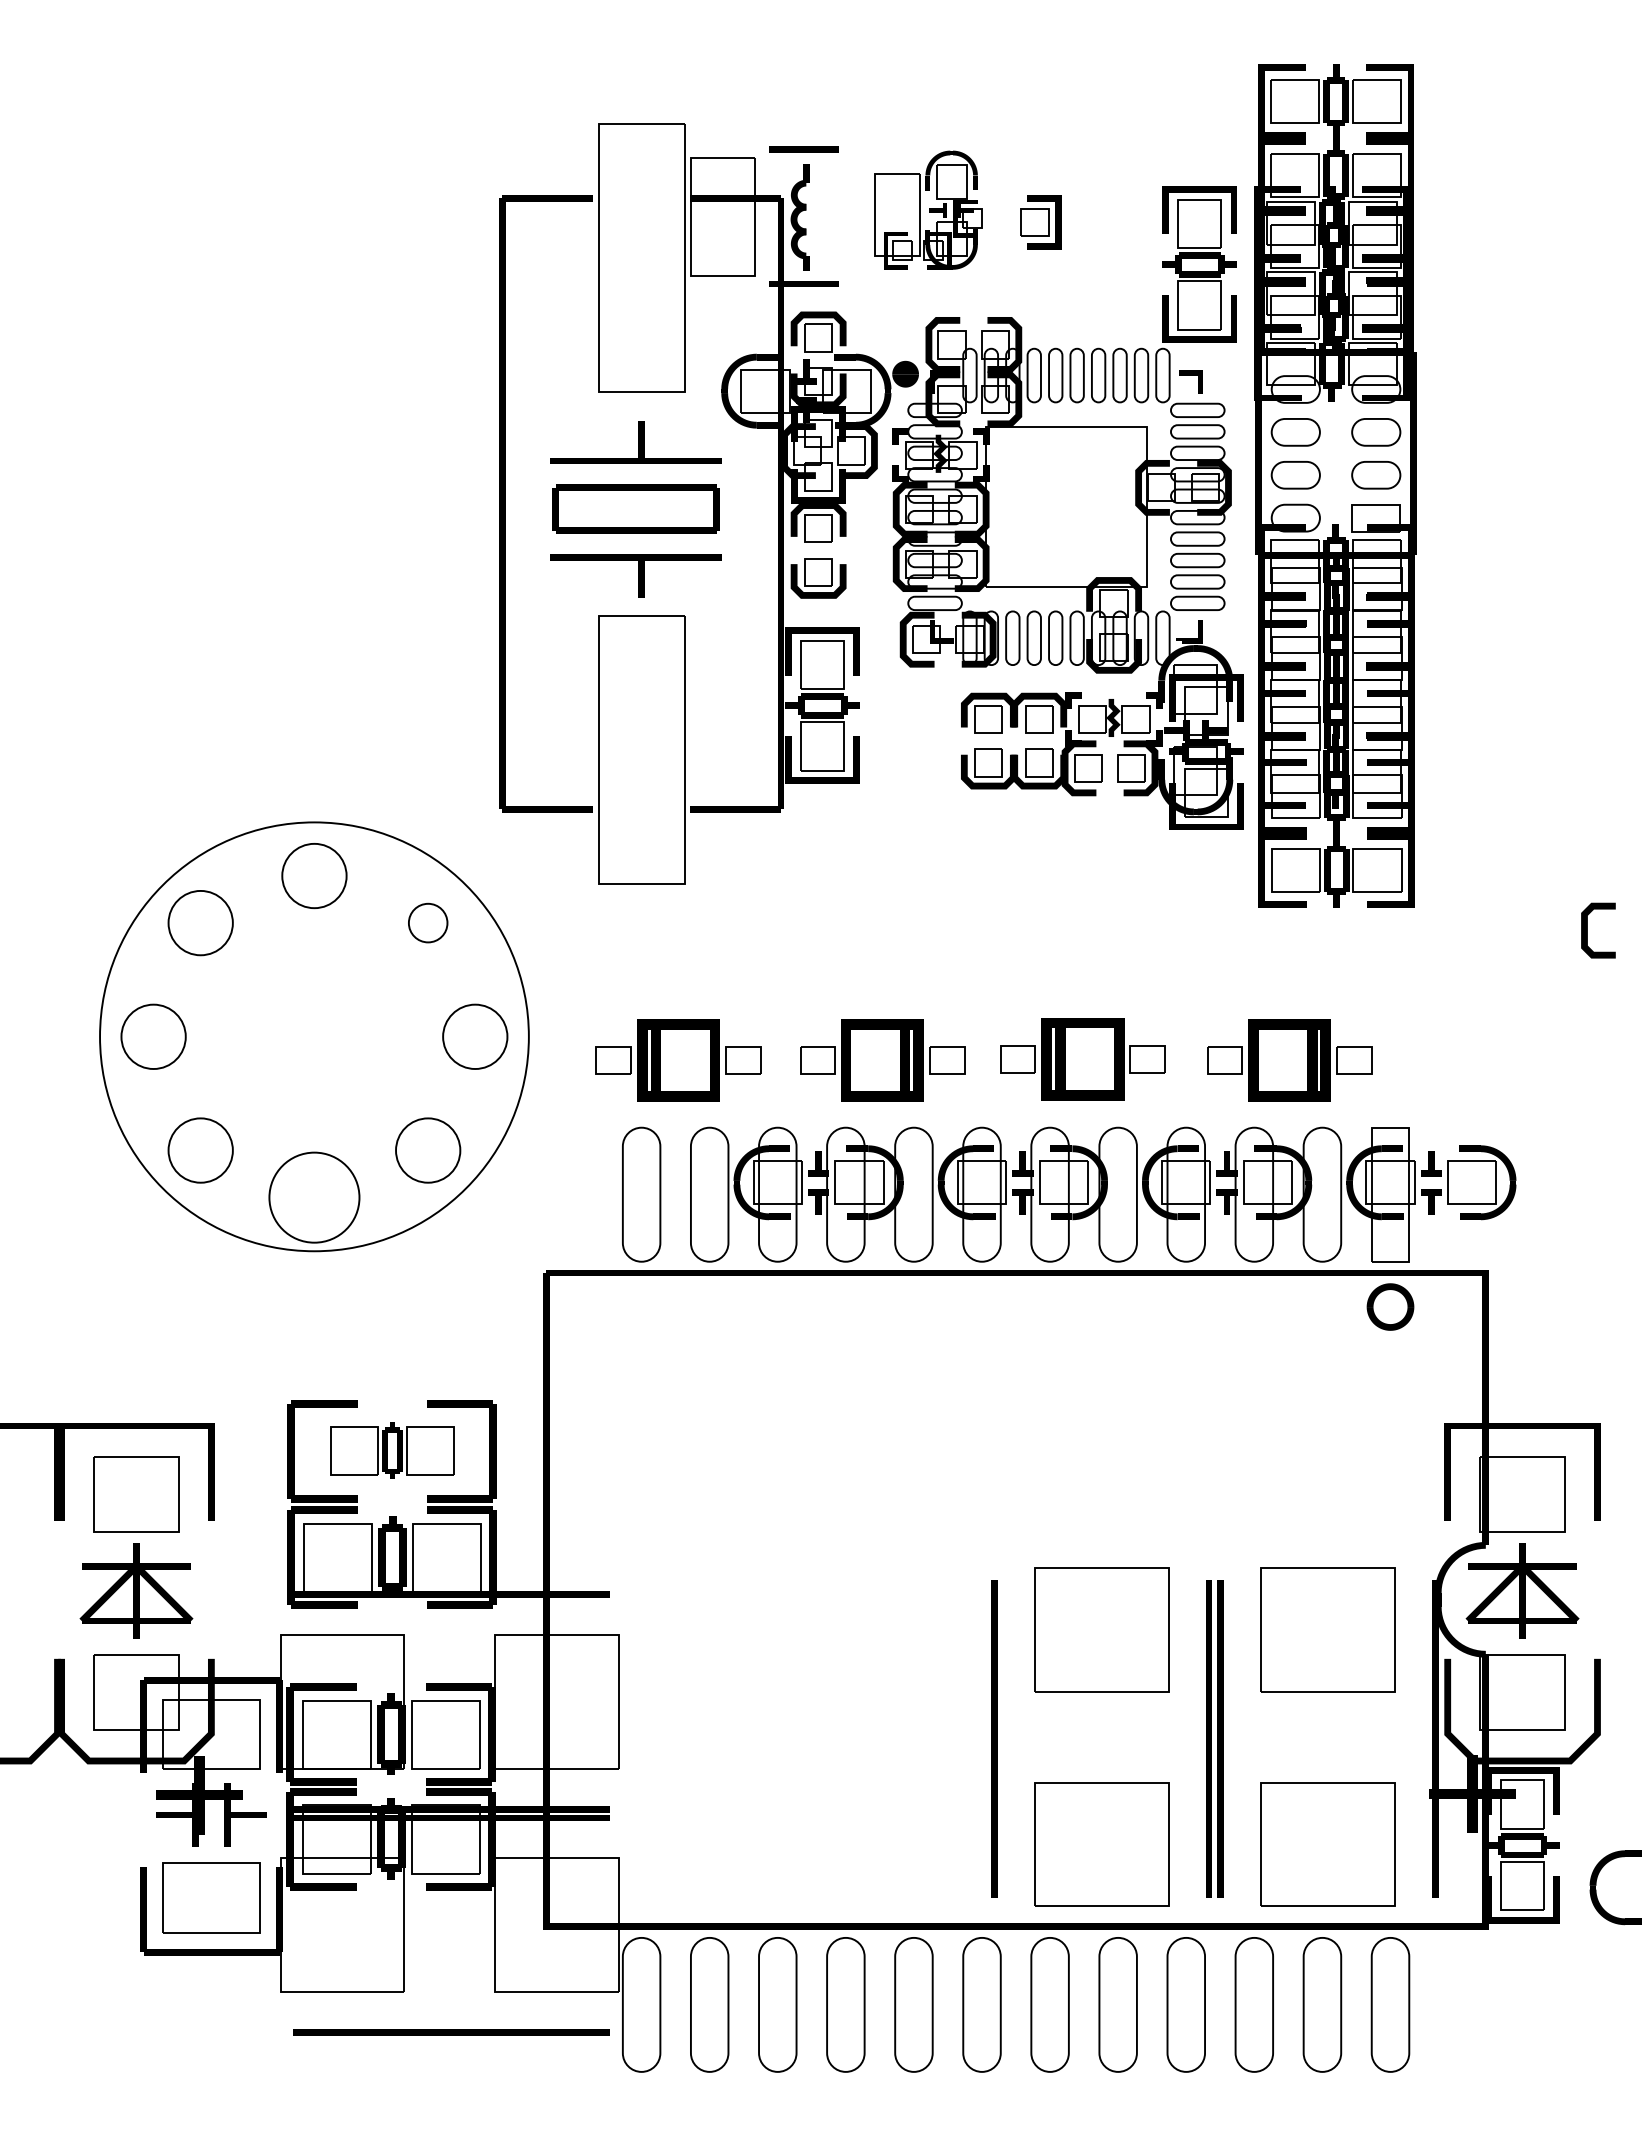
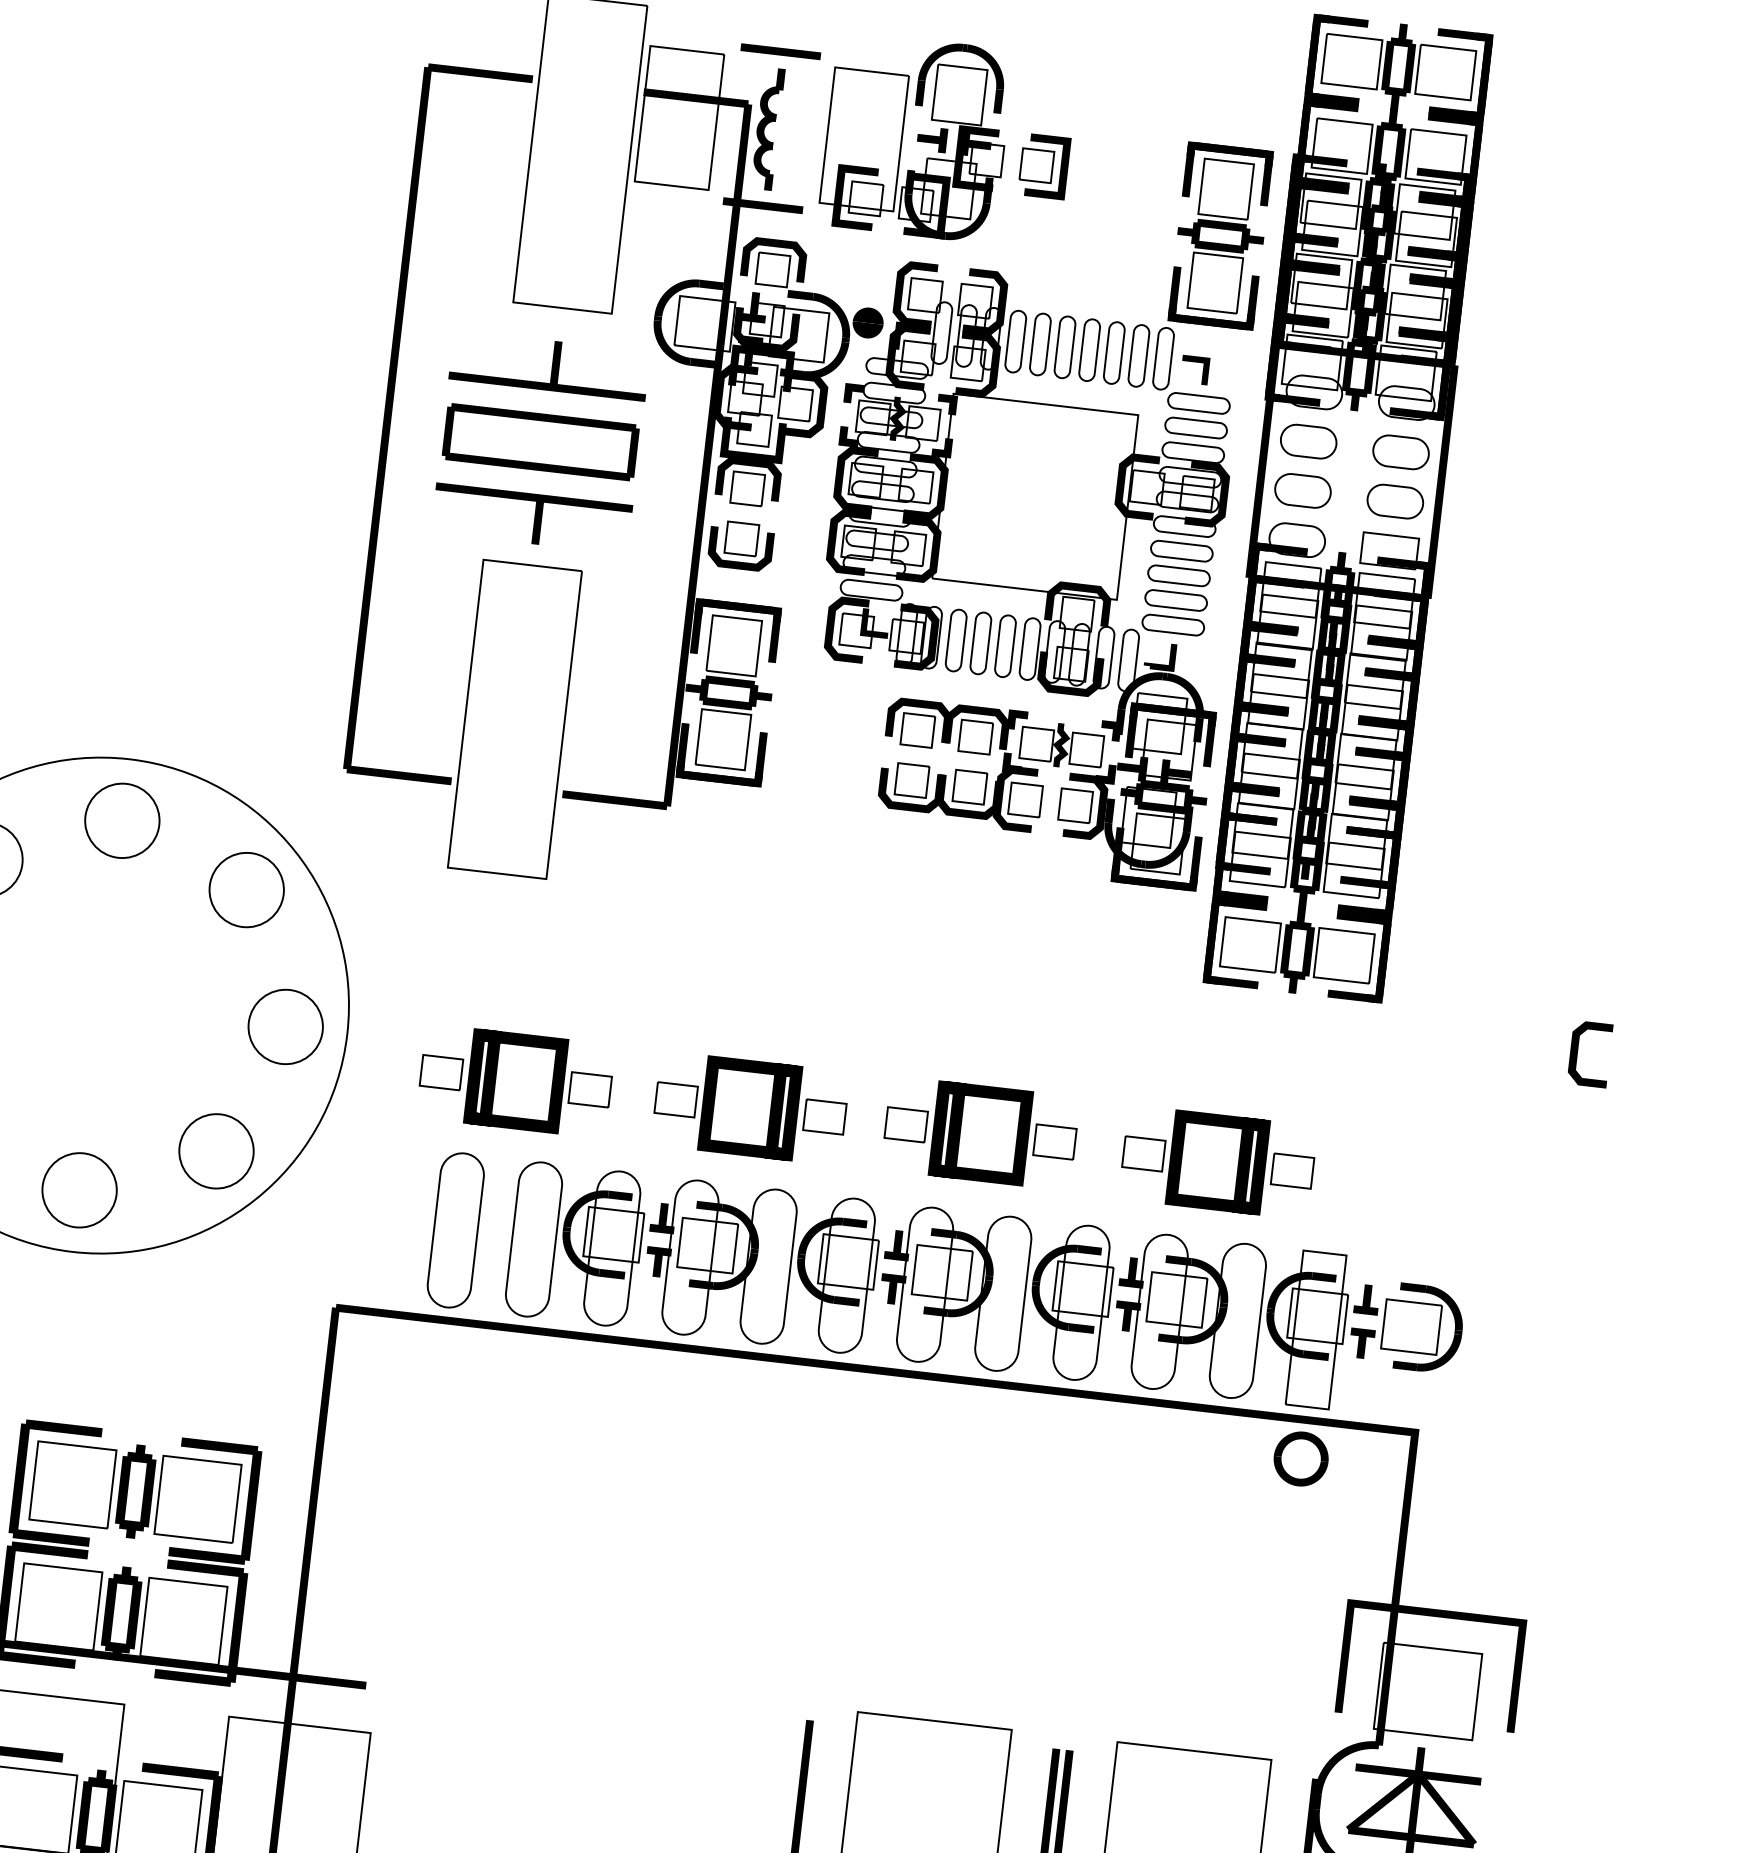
part: (928, 210) -> (916, 137), size x1.43
circle: (428, 922) -> (247, 889), size x1.67
circle: (314, 1197) -> (79, 1190), size x0.71
part: (392, 1450) -> (135, 1491), size x1.43

